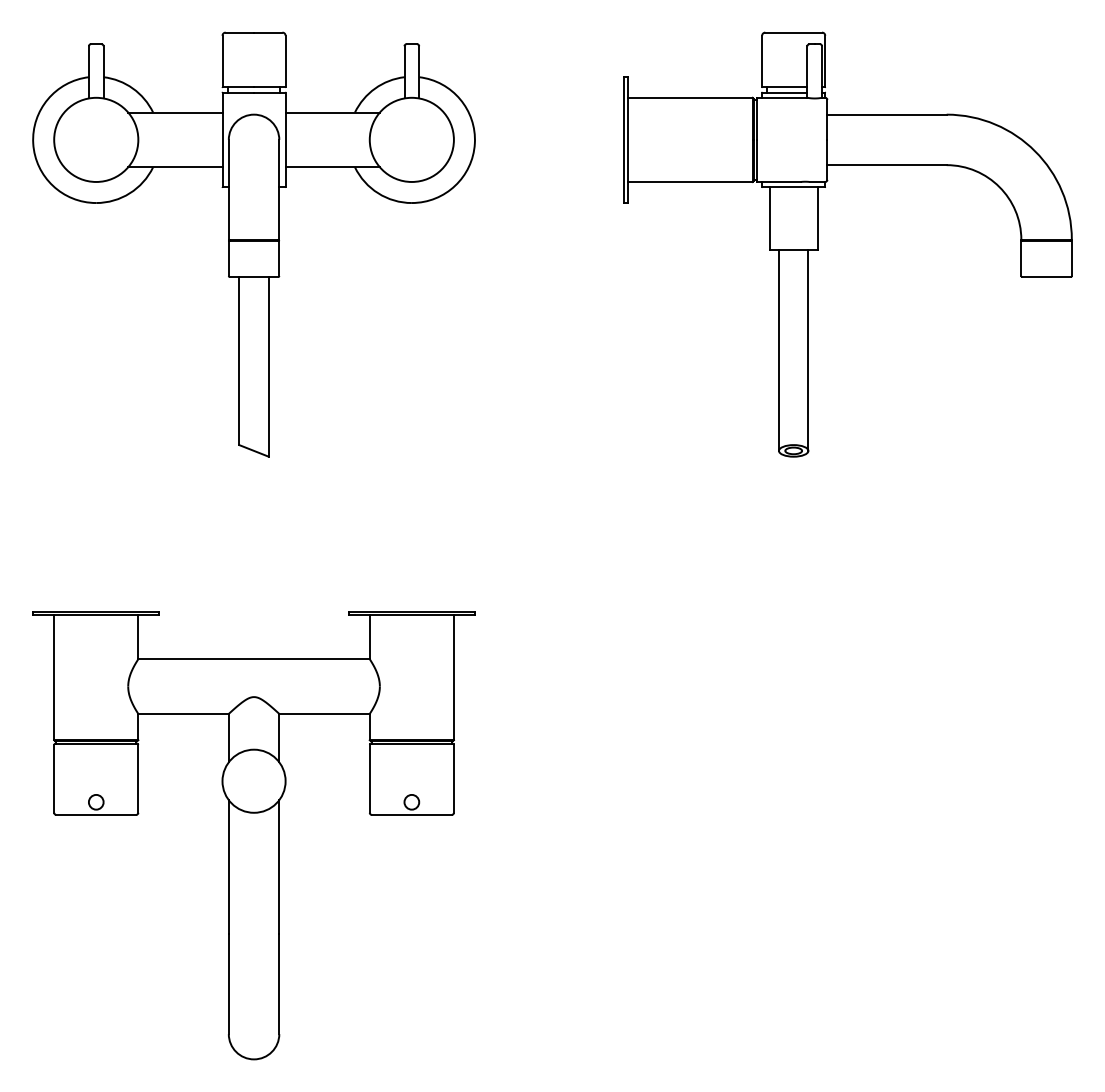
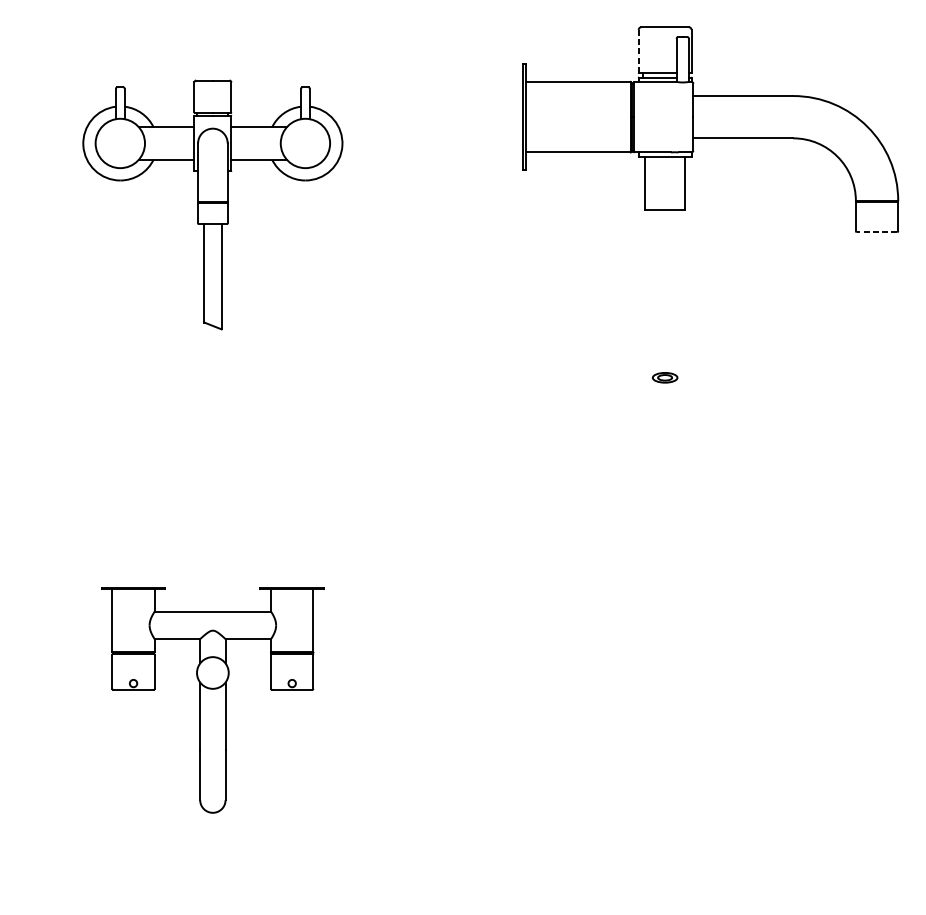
line: (762, 61) -> (638, 51), solid -> dashed
part: (253, 244) -> (212, 204), size x0.7
line: (1046, 277) -> (876, 232), solid -> dashed
line: (778, 350) -> (652, 293), removed
line: (808, 350) -> (677, 293), removed
part: (253, 835) -> (212, 700), size x0.6

